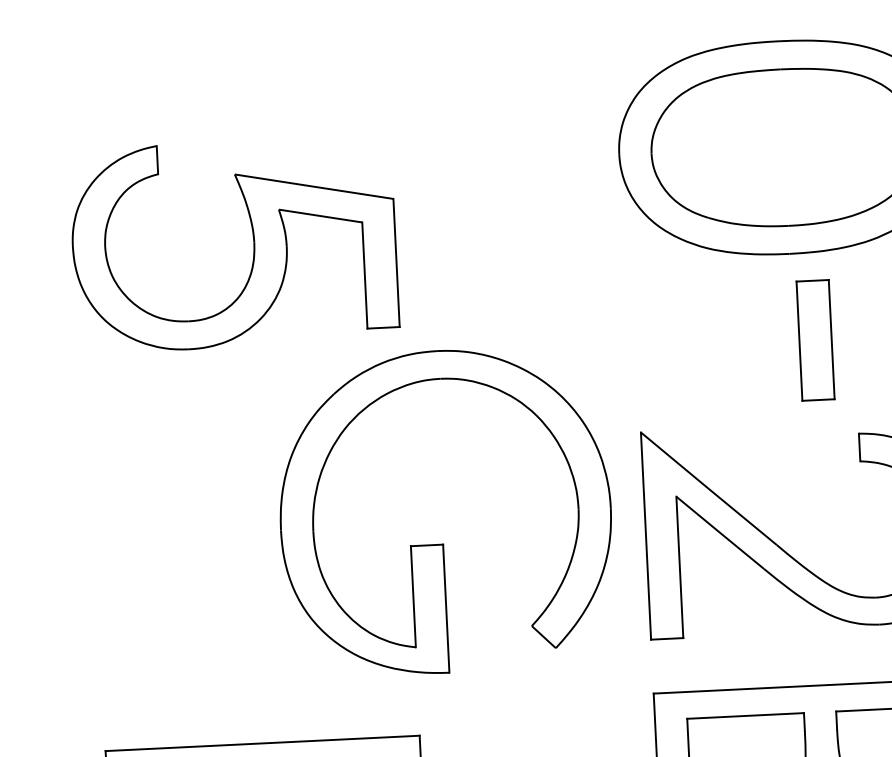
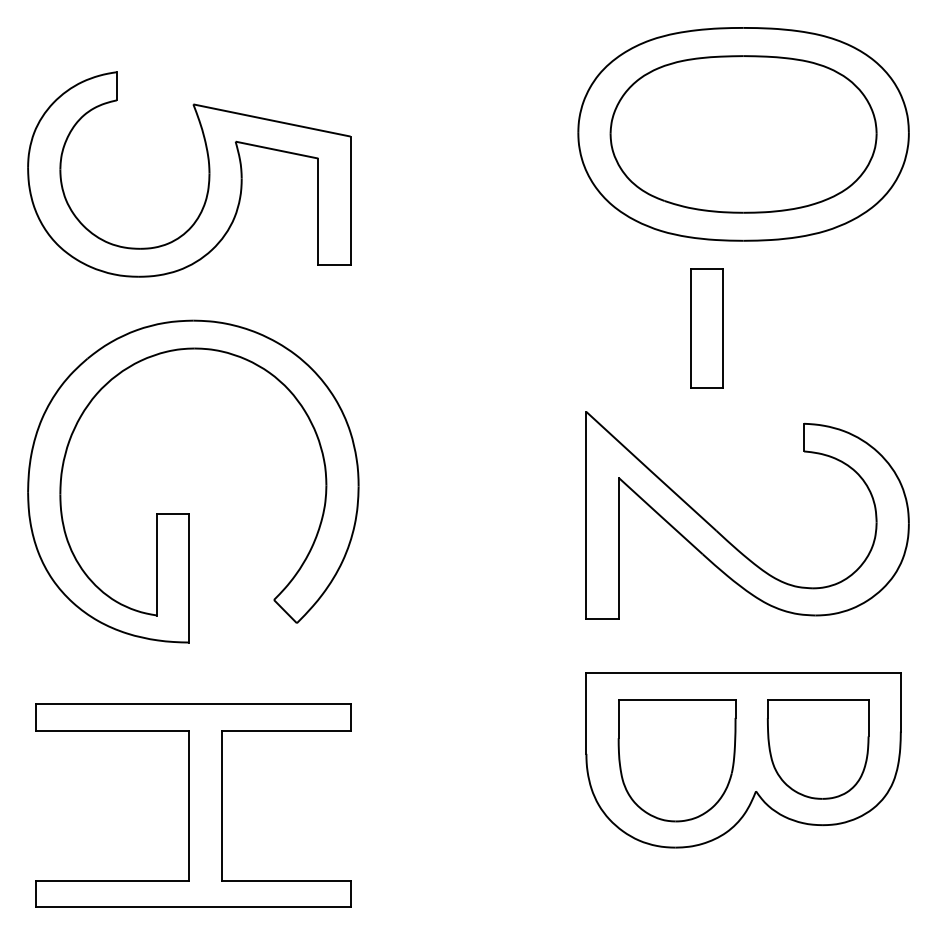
part: (253, 243) -> (208, 174), moved
part: (814, 340) -> (706, 328), moved
part: (443, 543) -> (189, 513), moved

